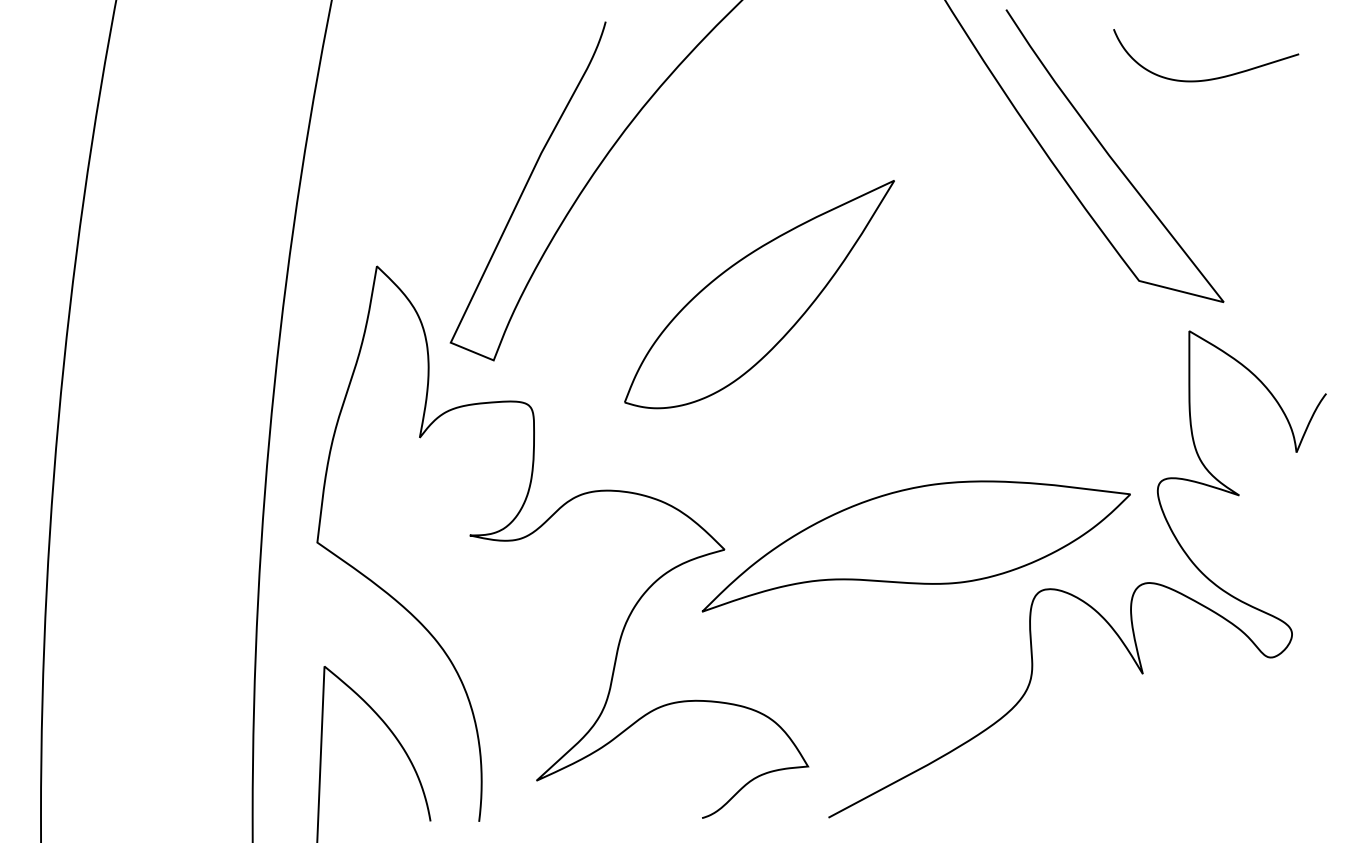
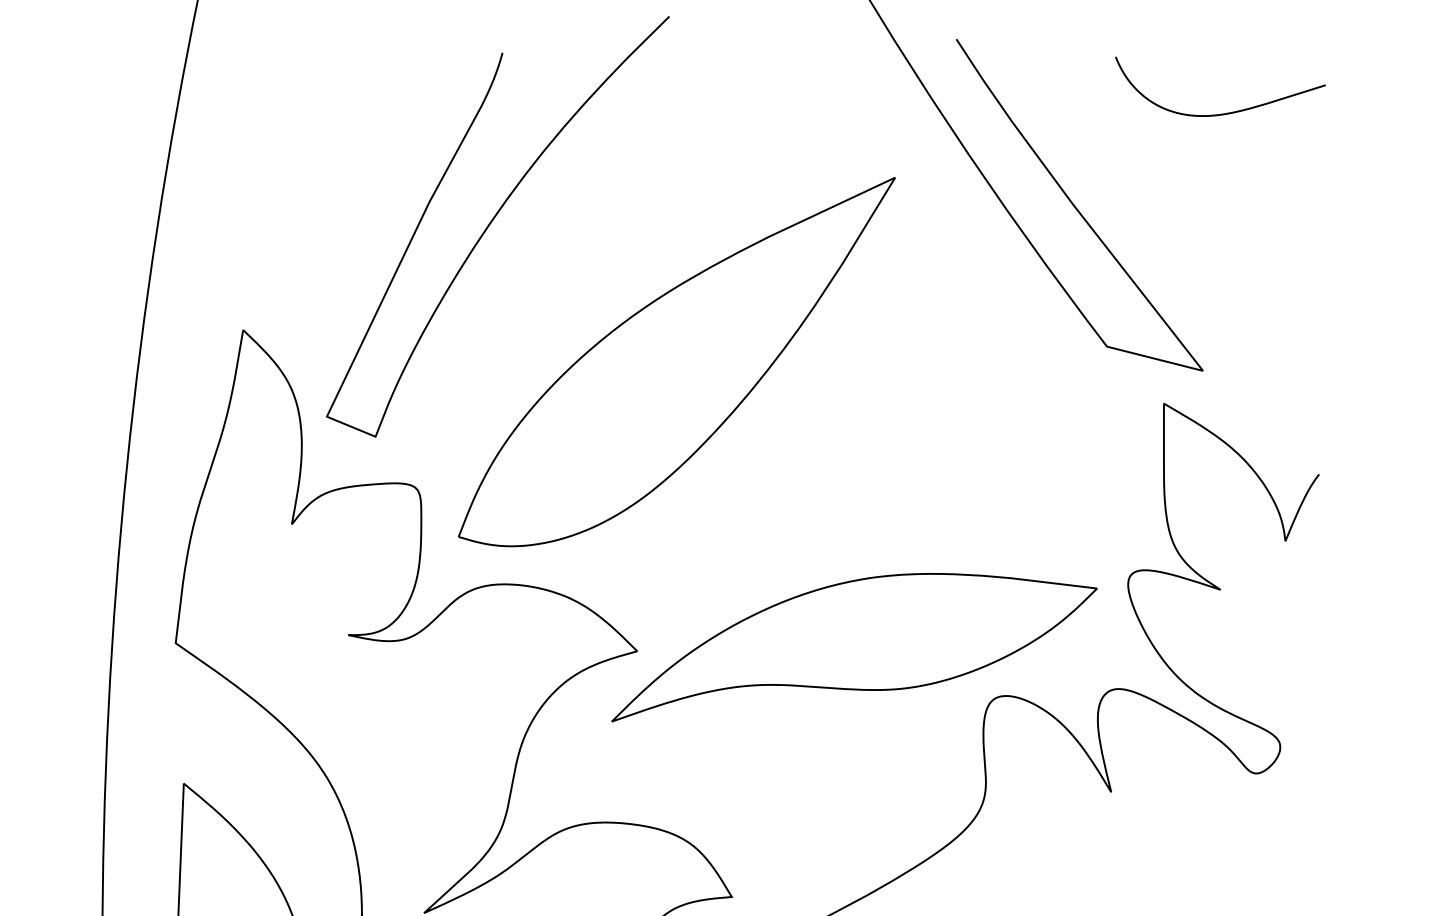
curve: (1210, 78) -> (1225, 112), moved
part: (759, 294) -> (676, 362), size x1.43

